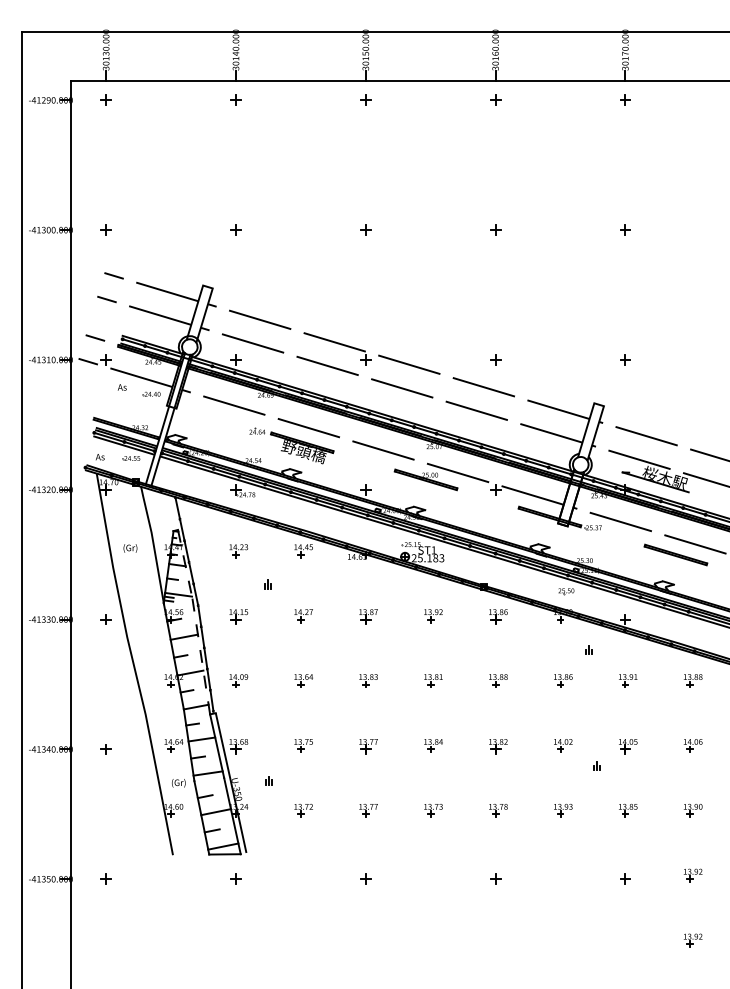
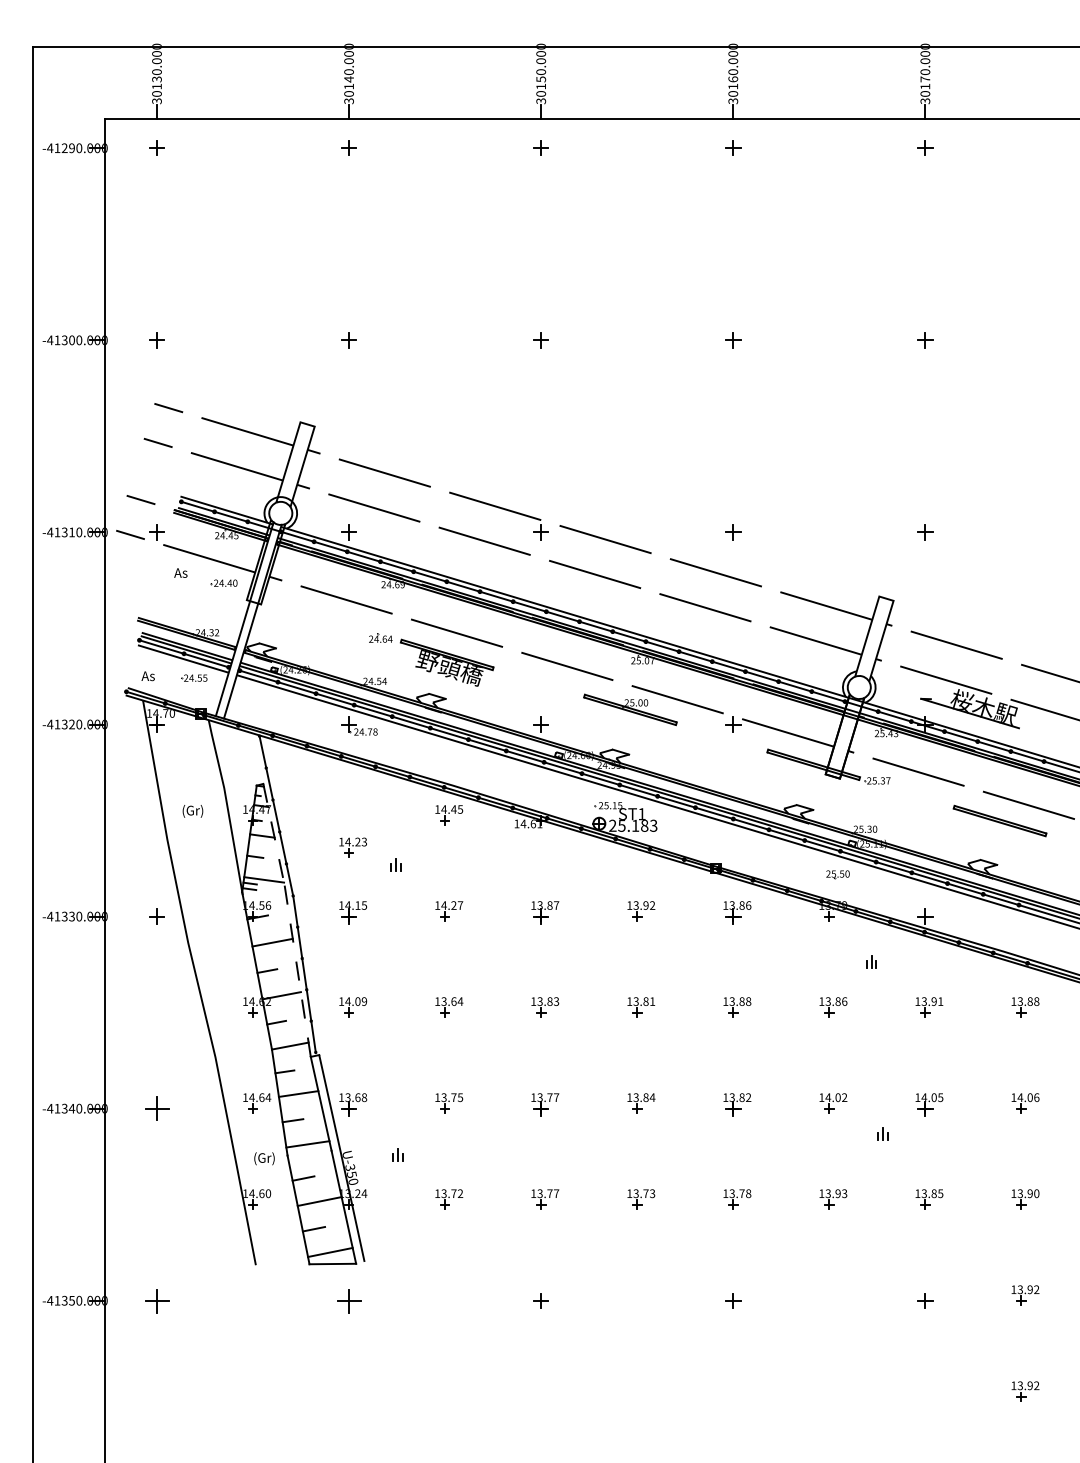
part: (238, 551) -> (352, 848), moved
part: (105, 749) -> (156, 1108), size x1.6
part: (105, 878) -> (156, 1299), size x1.6
part: (235, 878) -> (348, 1299), size x1.6

